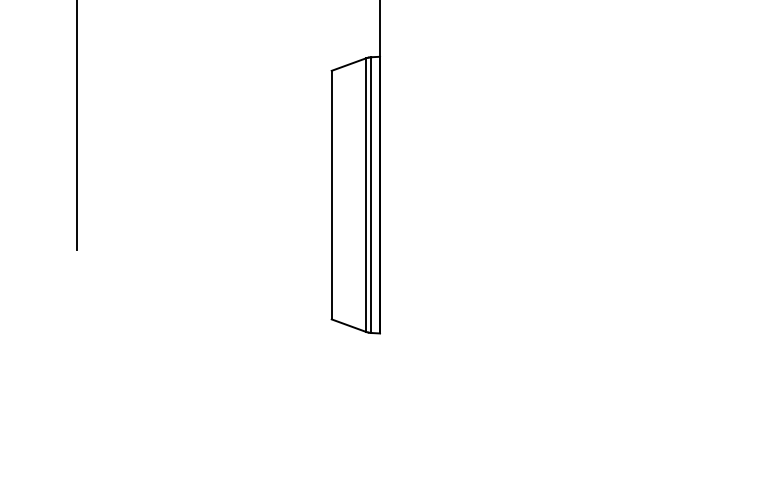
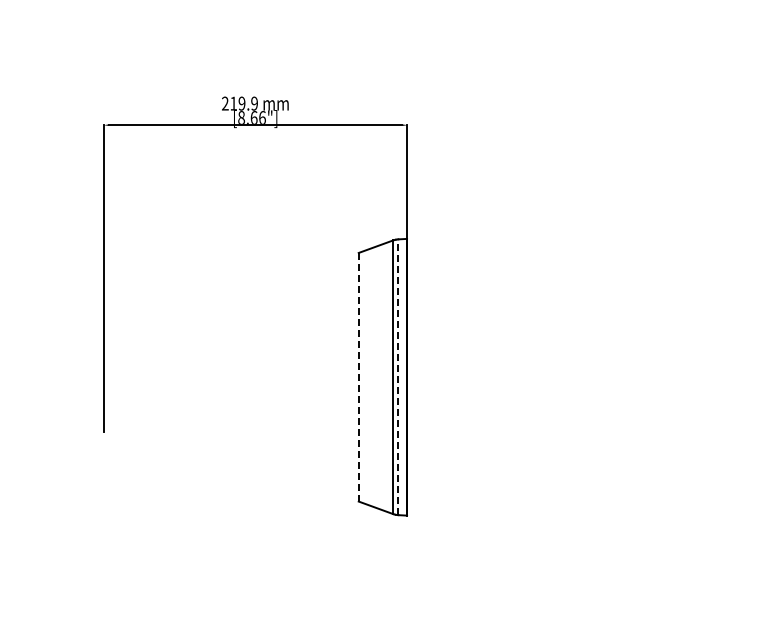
line: (331, 194) -> (358, 376), solid -> dashed
line: (371, 195) -> (398, 377), solid -> dashed

